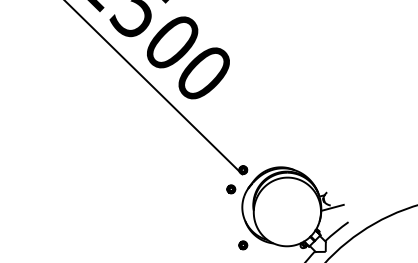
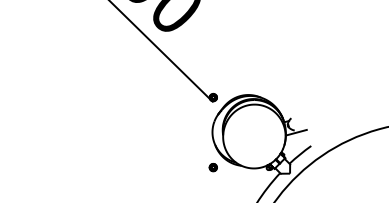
part: (231, 189) -> (202, 115), removed

